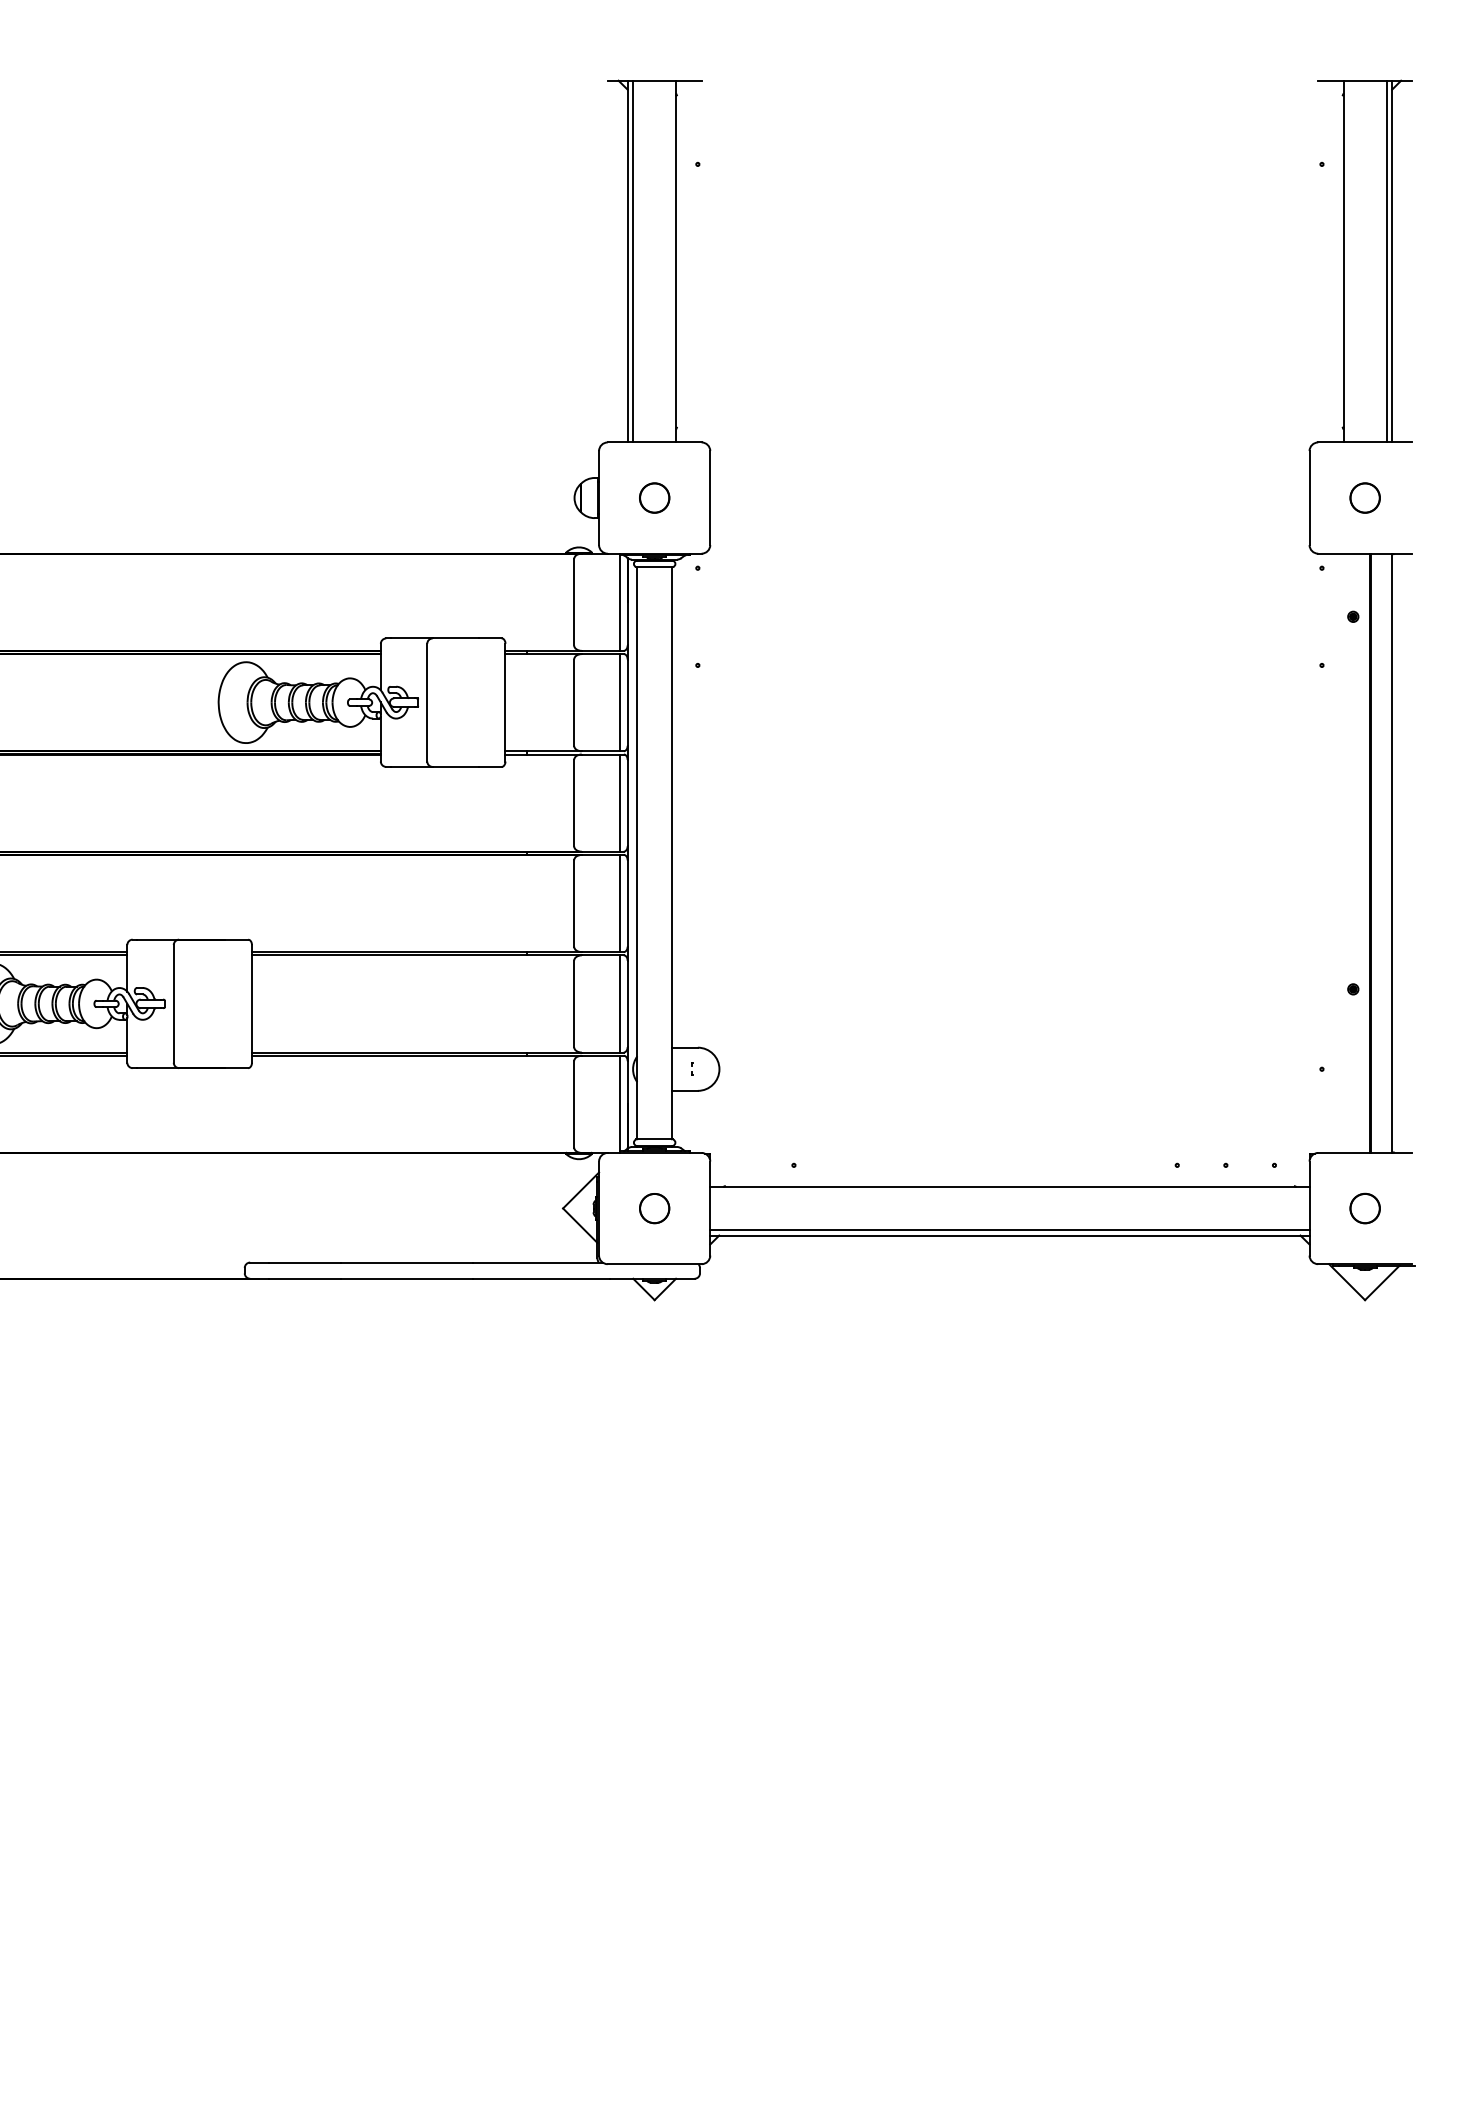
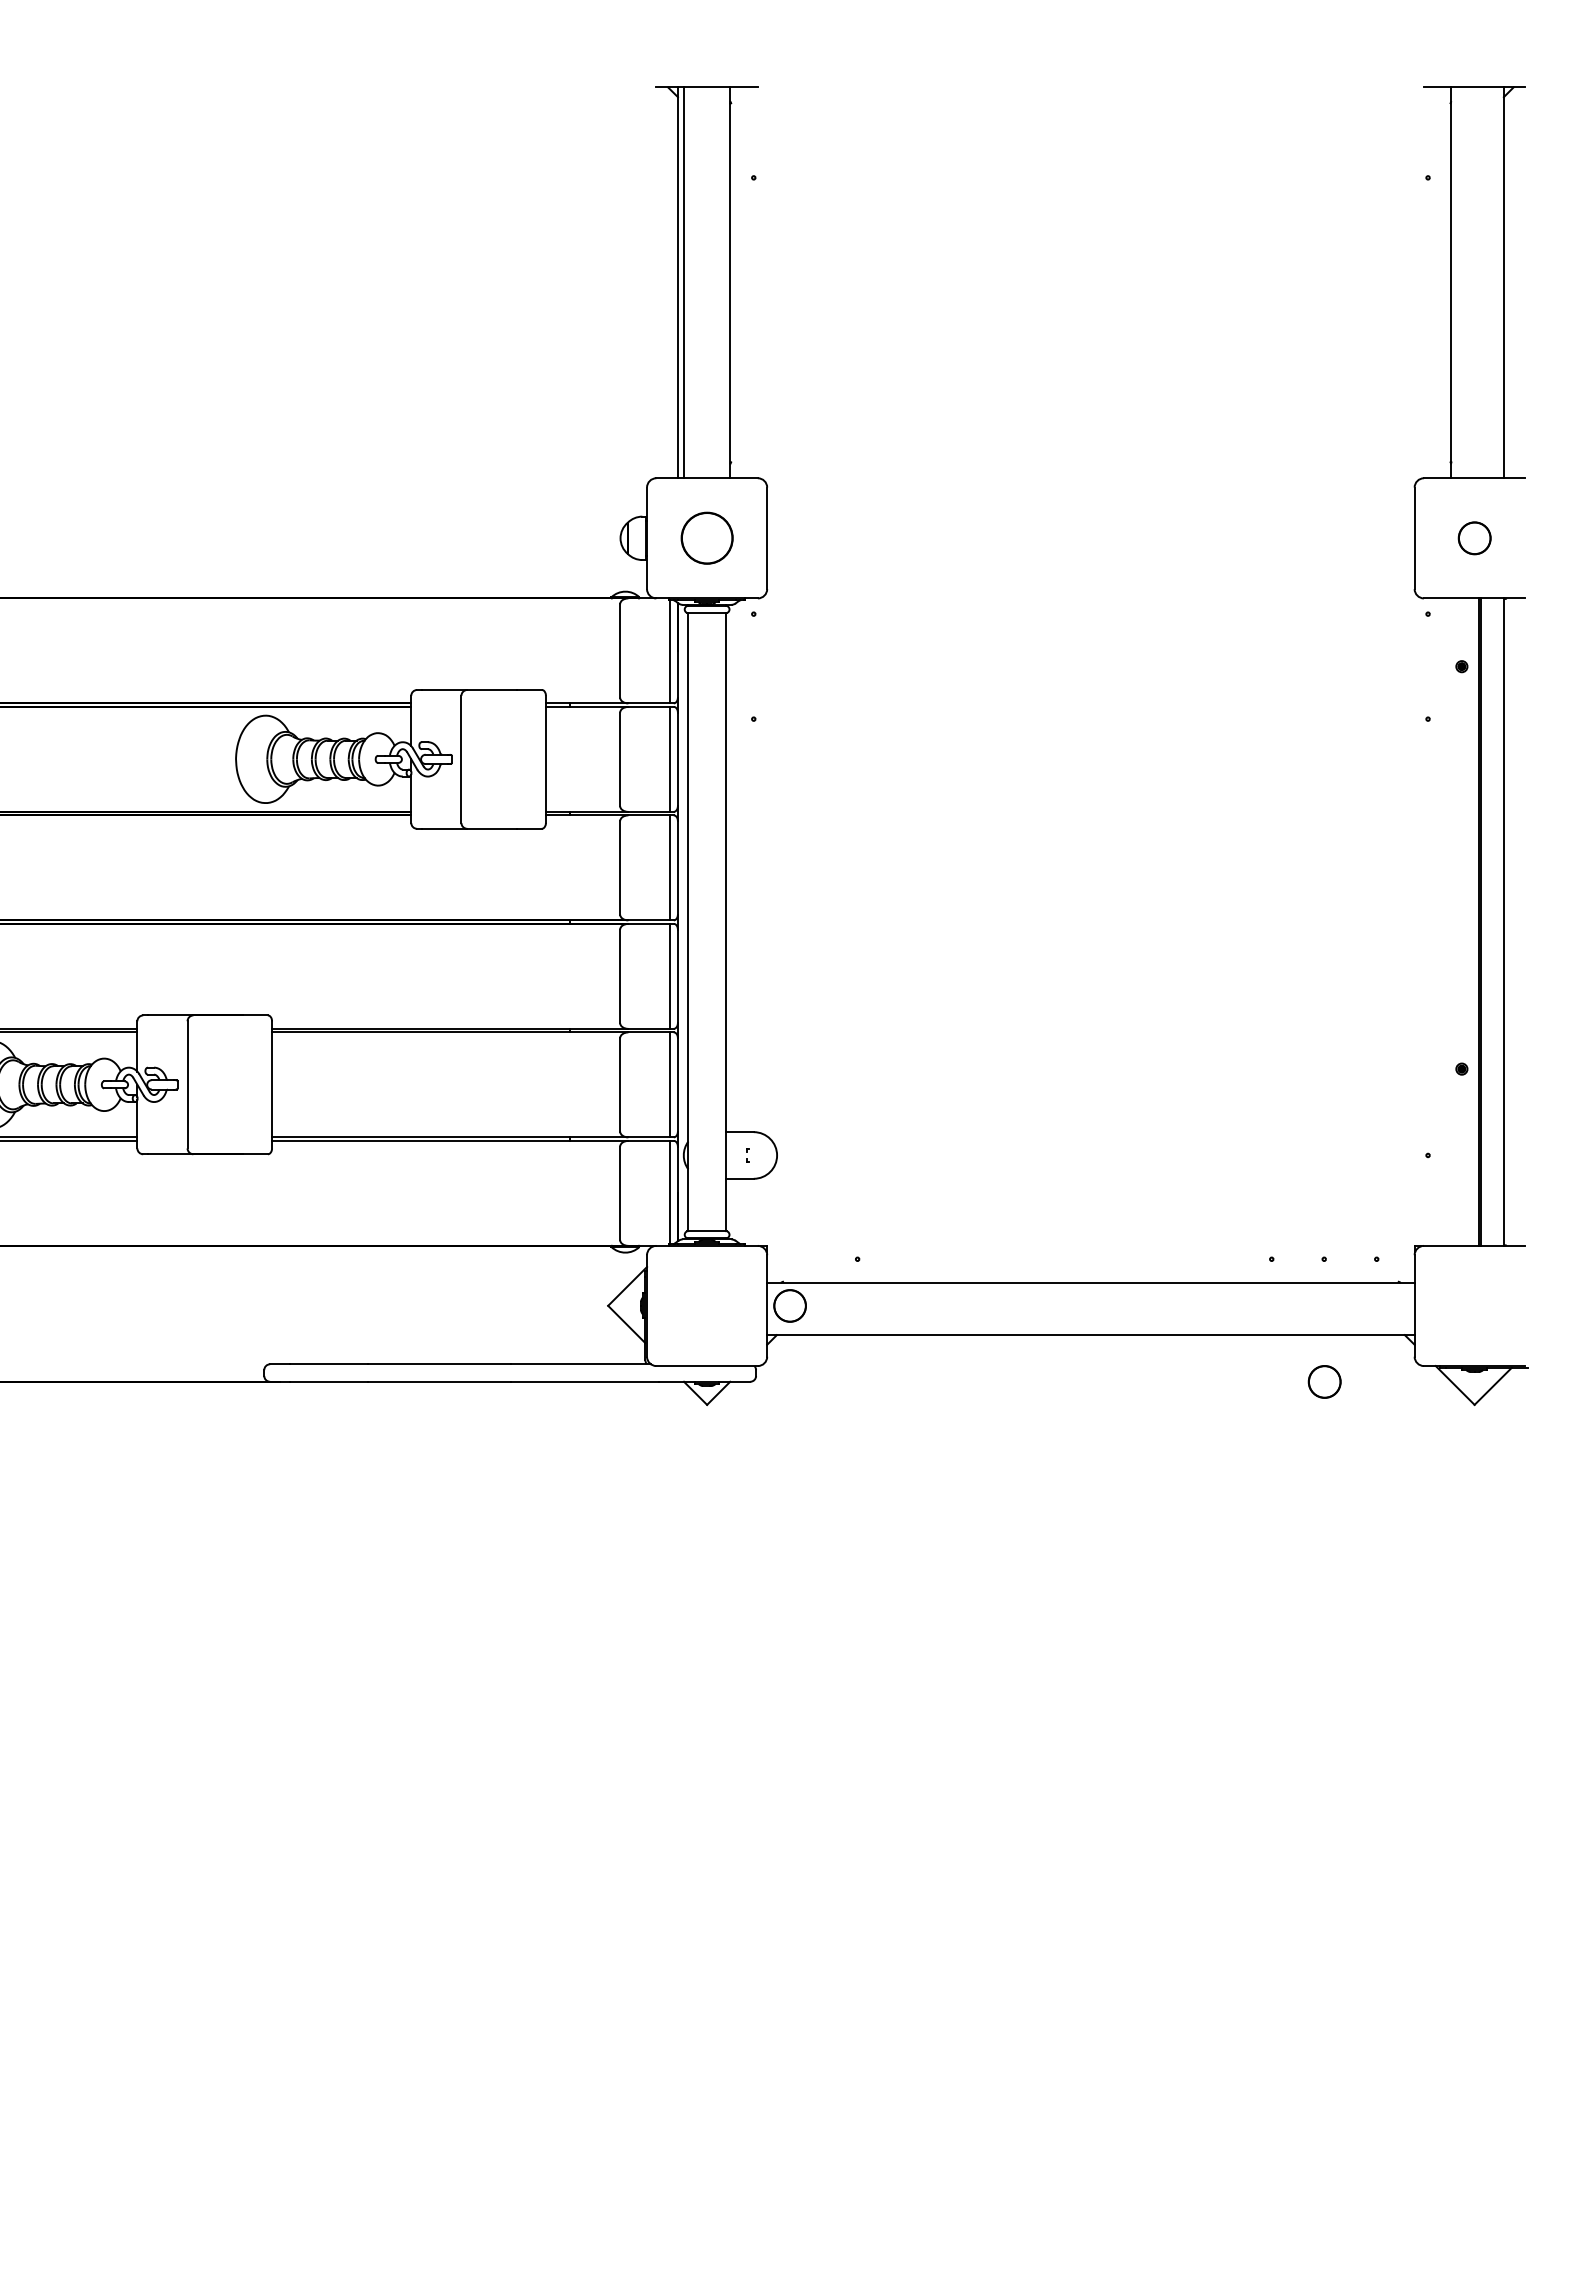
line: (1387, 261) -> (1498, 282), removed
part: (654, 498) -> (706, 538), size x1.6
circle: (654, 1208) -> (789, 1305), moved
part: (1364, 1208) -> (1324, 1381), moved
line: (1009, 1230) -> (1090, 1329), removed

